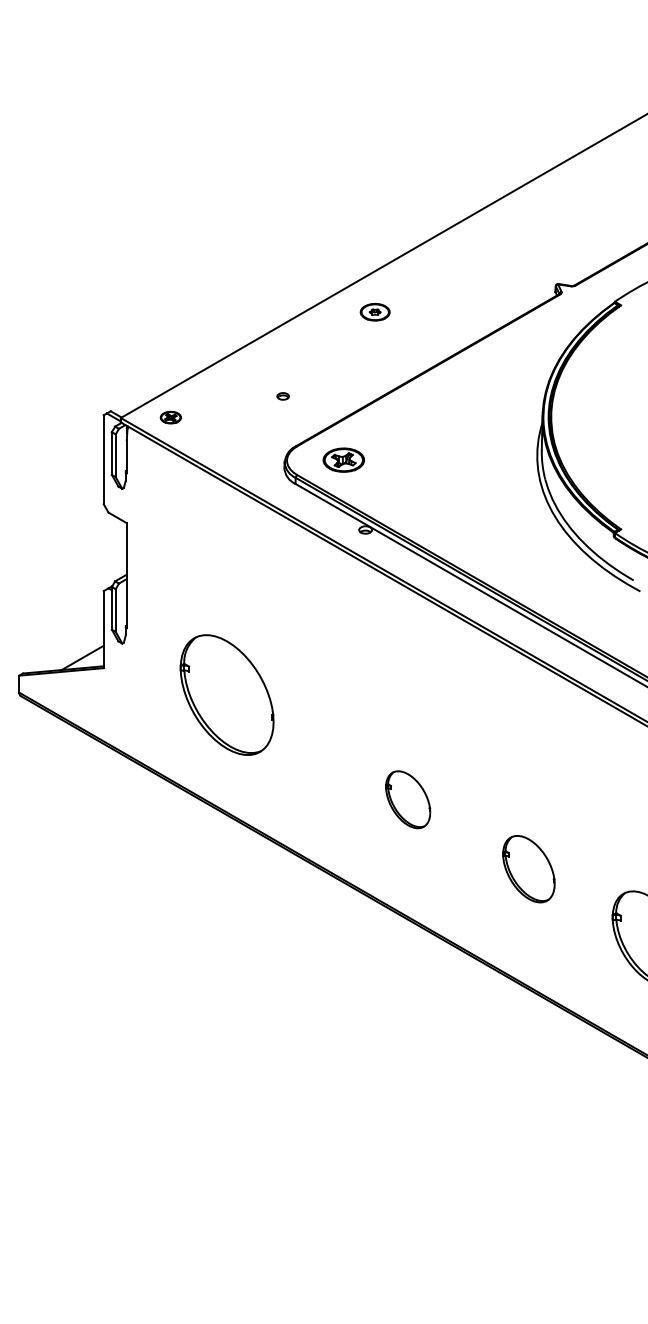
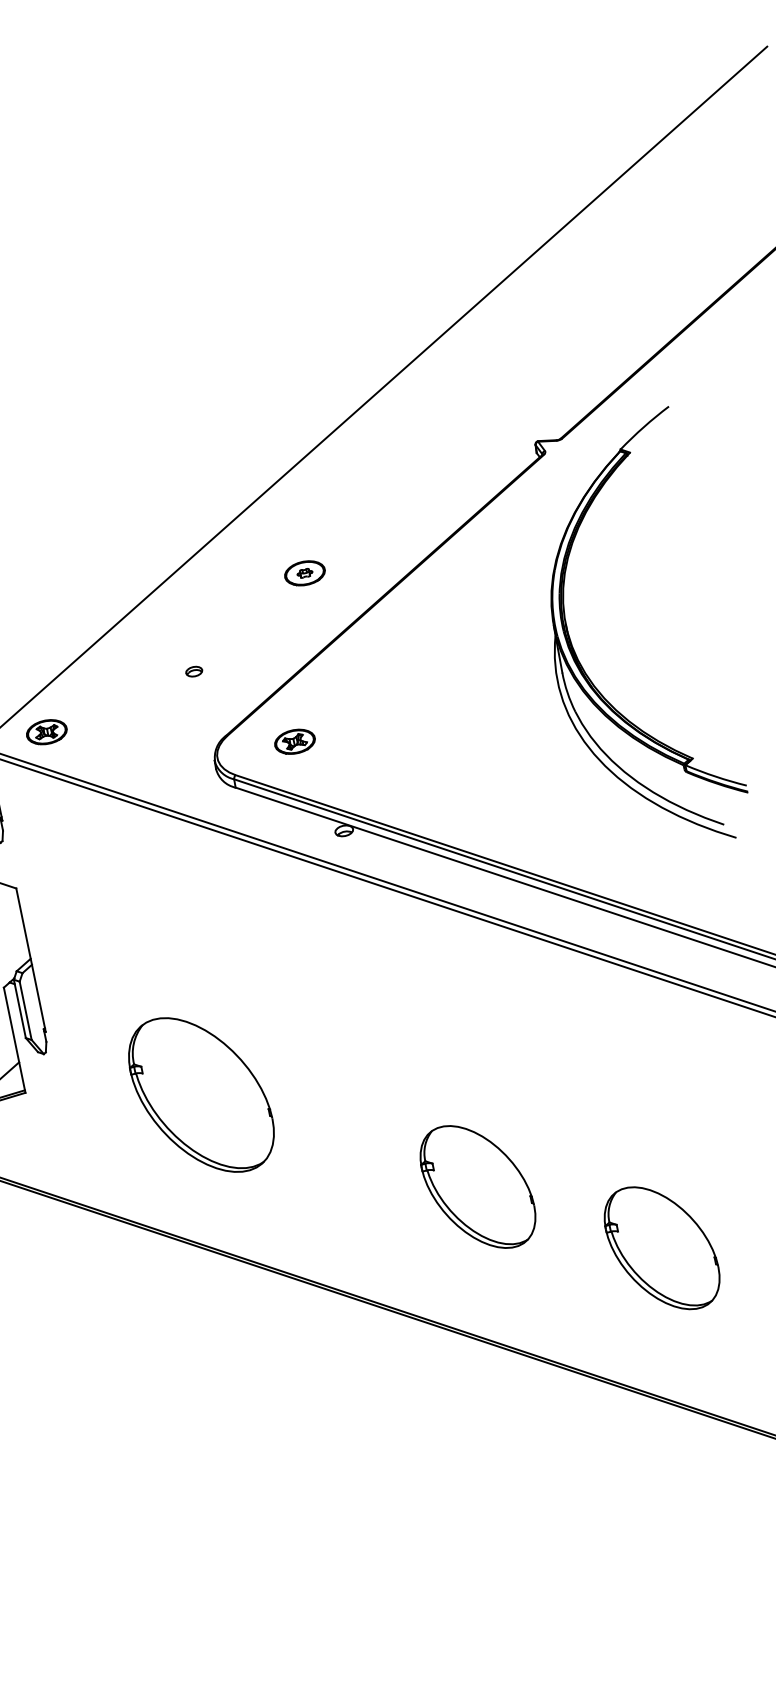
part: (374, 312) -> (304, 573), moved
part: (170, 417) -> (46, 732), size x1.43
part: (343, 460) -> (294, 742), size x0.71
part: (407, 799) -> (476, 1187), size x1.67
part: (528, 868) -> (661, 1247), size x1.43

